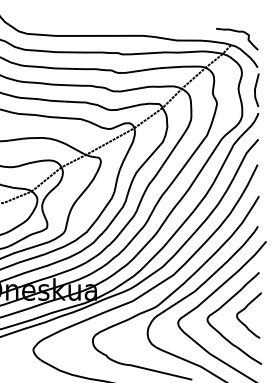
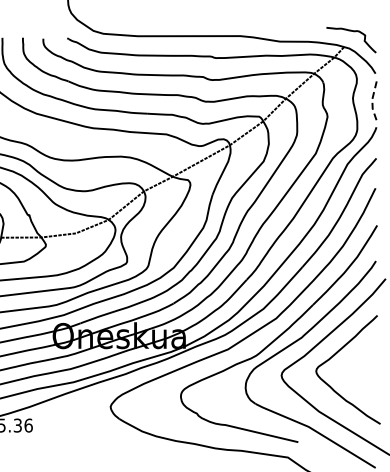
line: (255, 90) -> (372, 100), solid -> dashed
curve: (244, 309) -> (360, 359), removed

